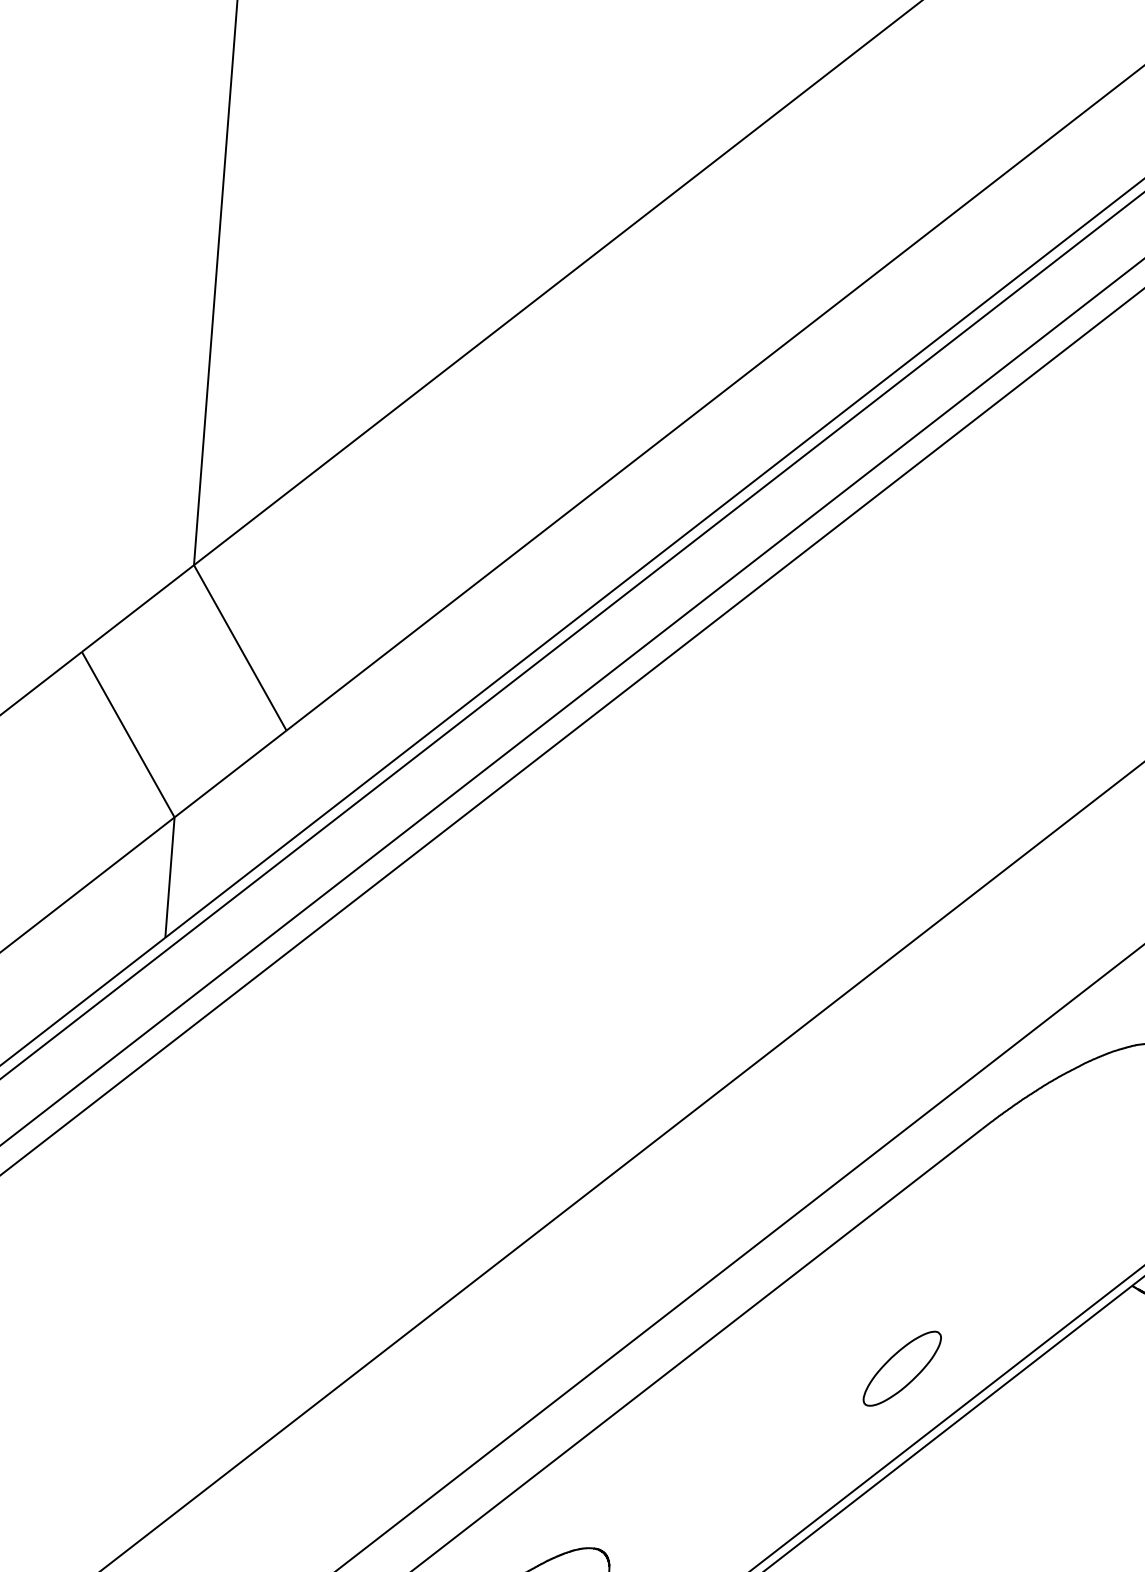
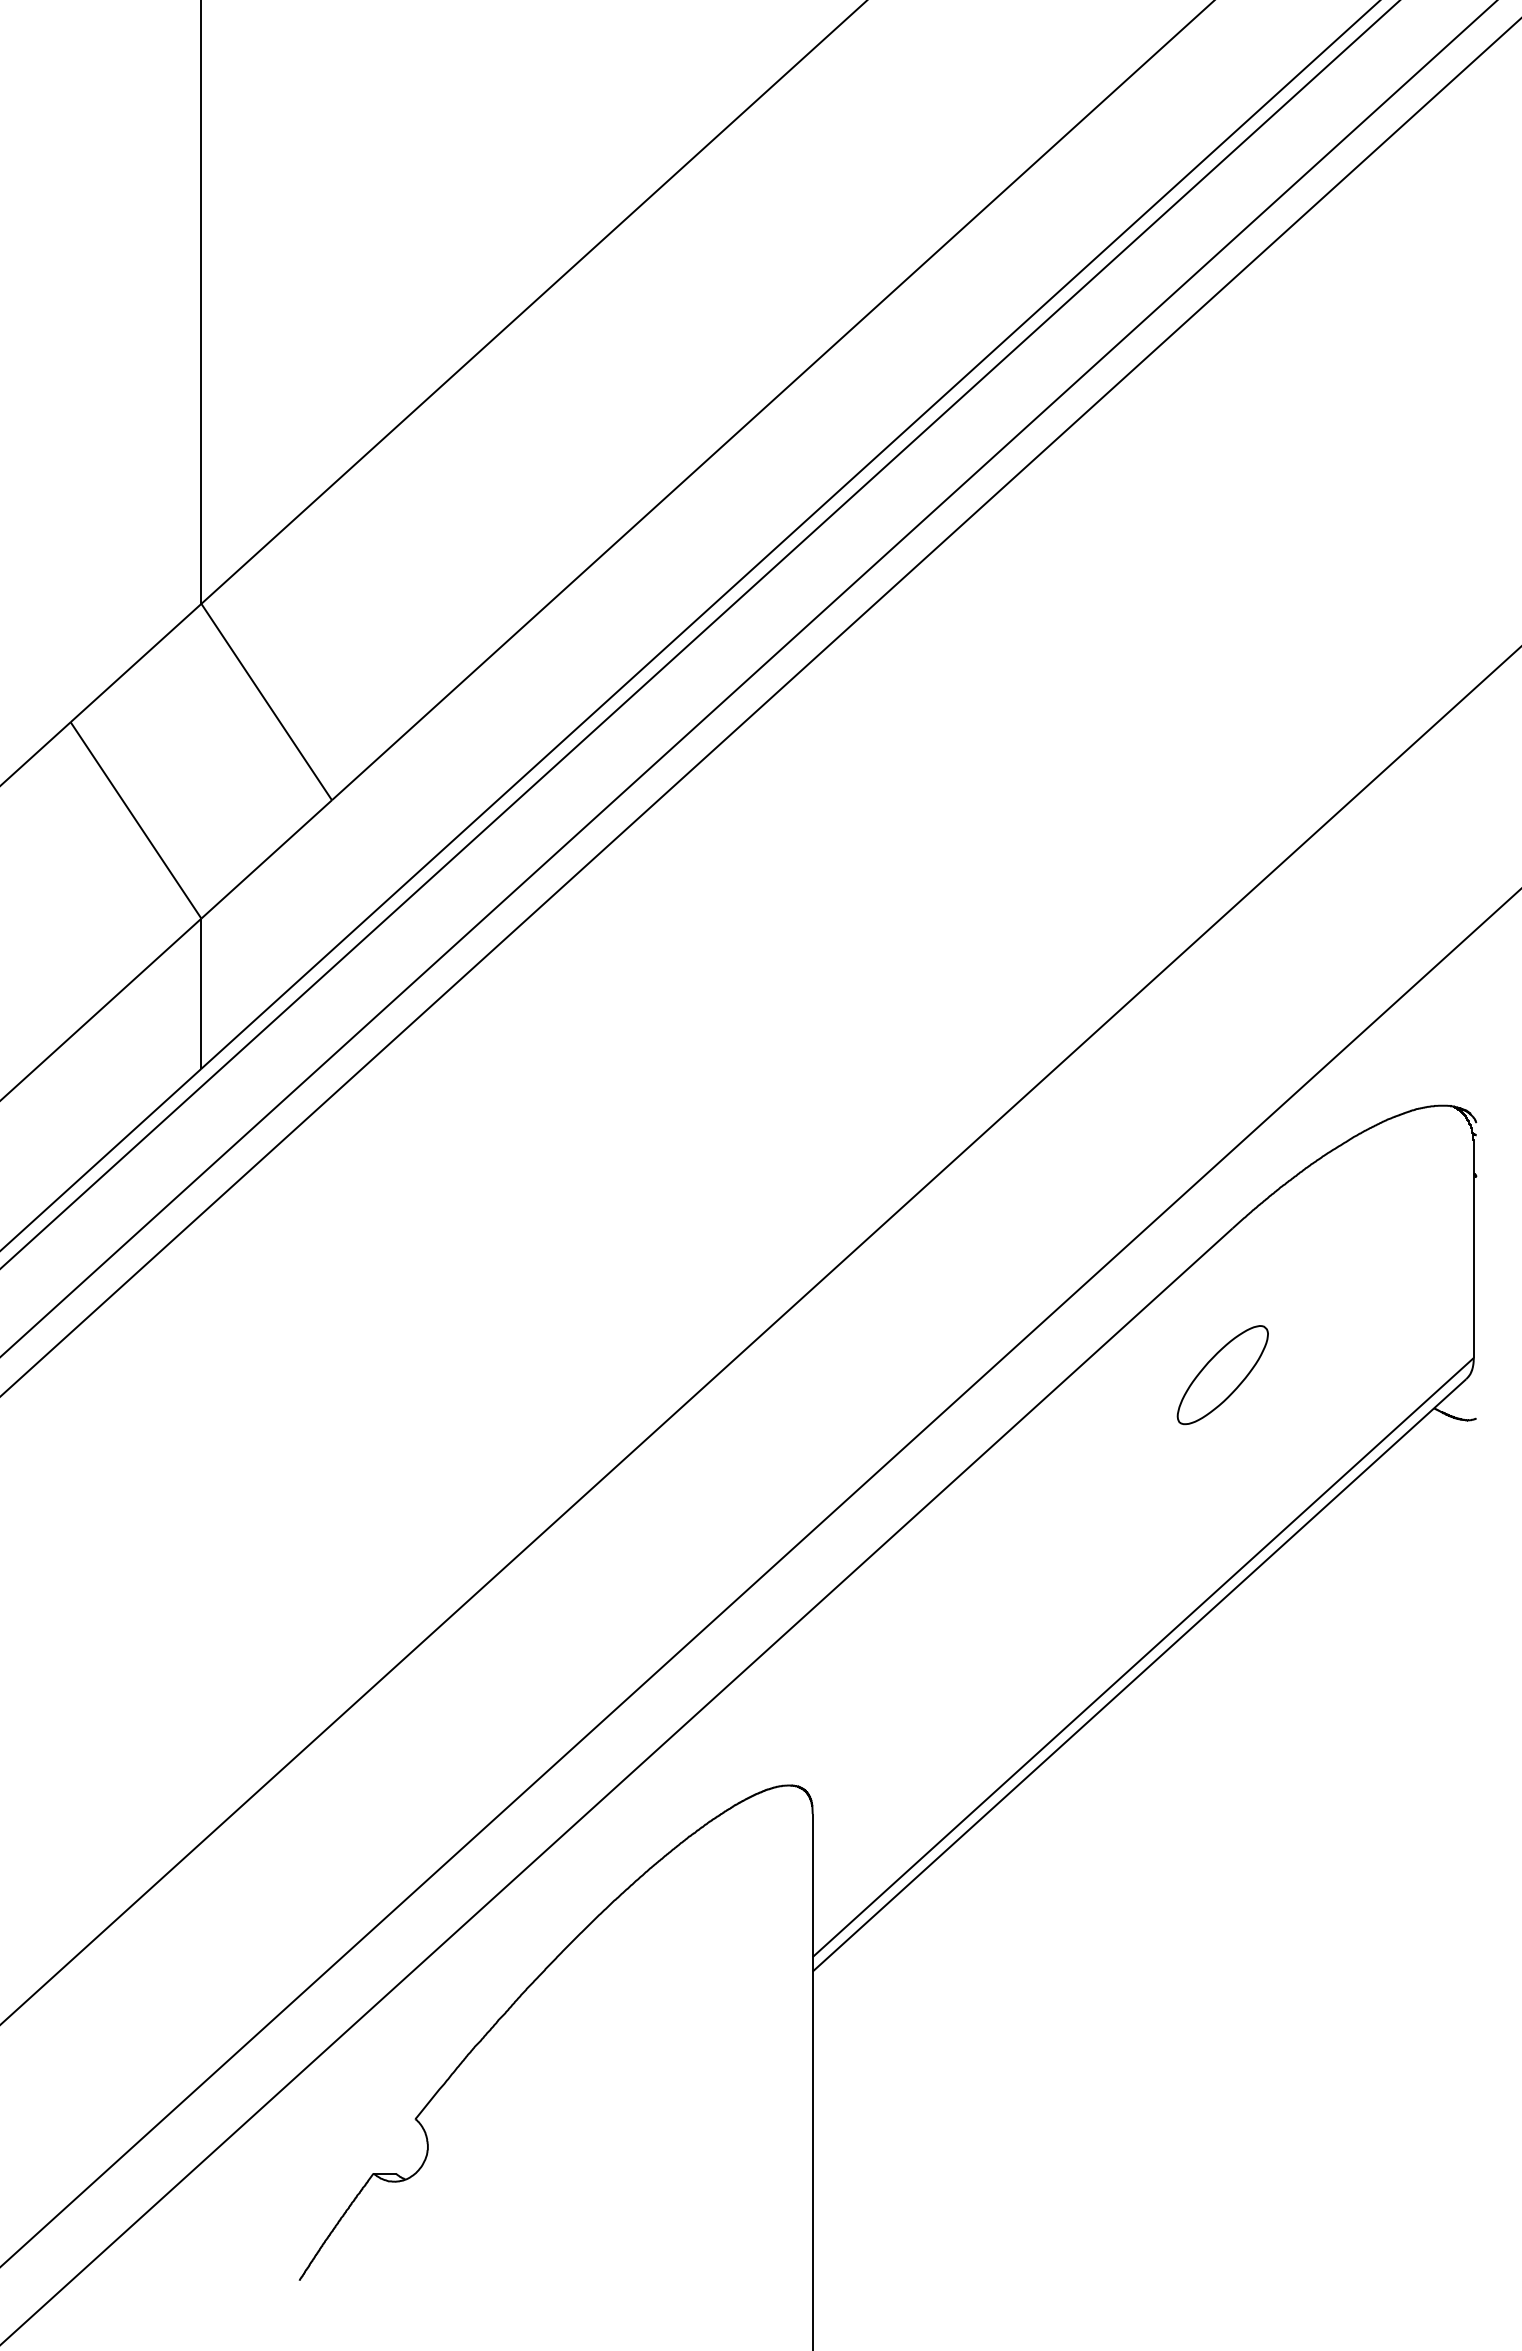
part: (902, 1369) -> (1222, 1375), moved

